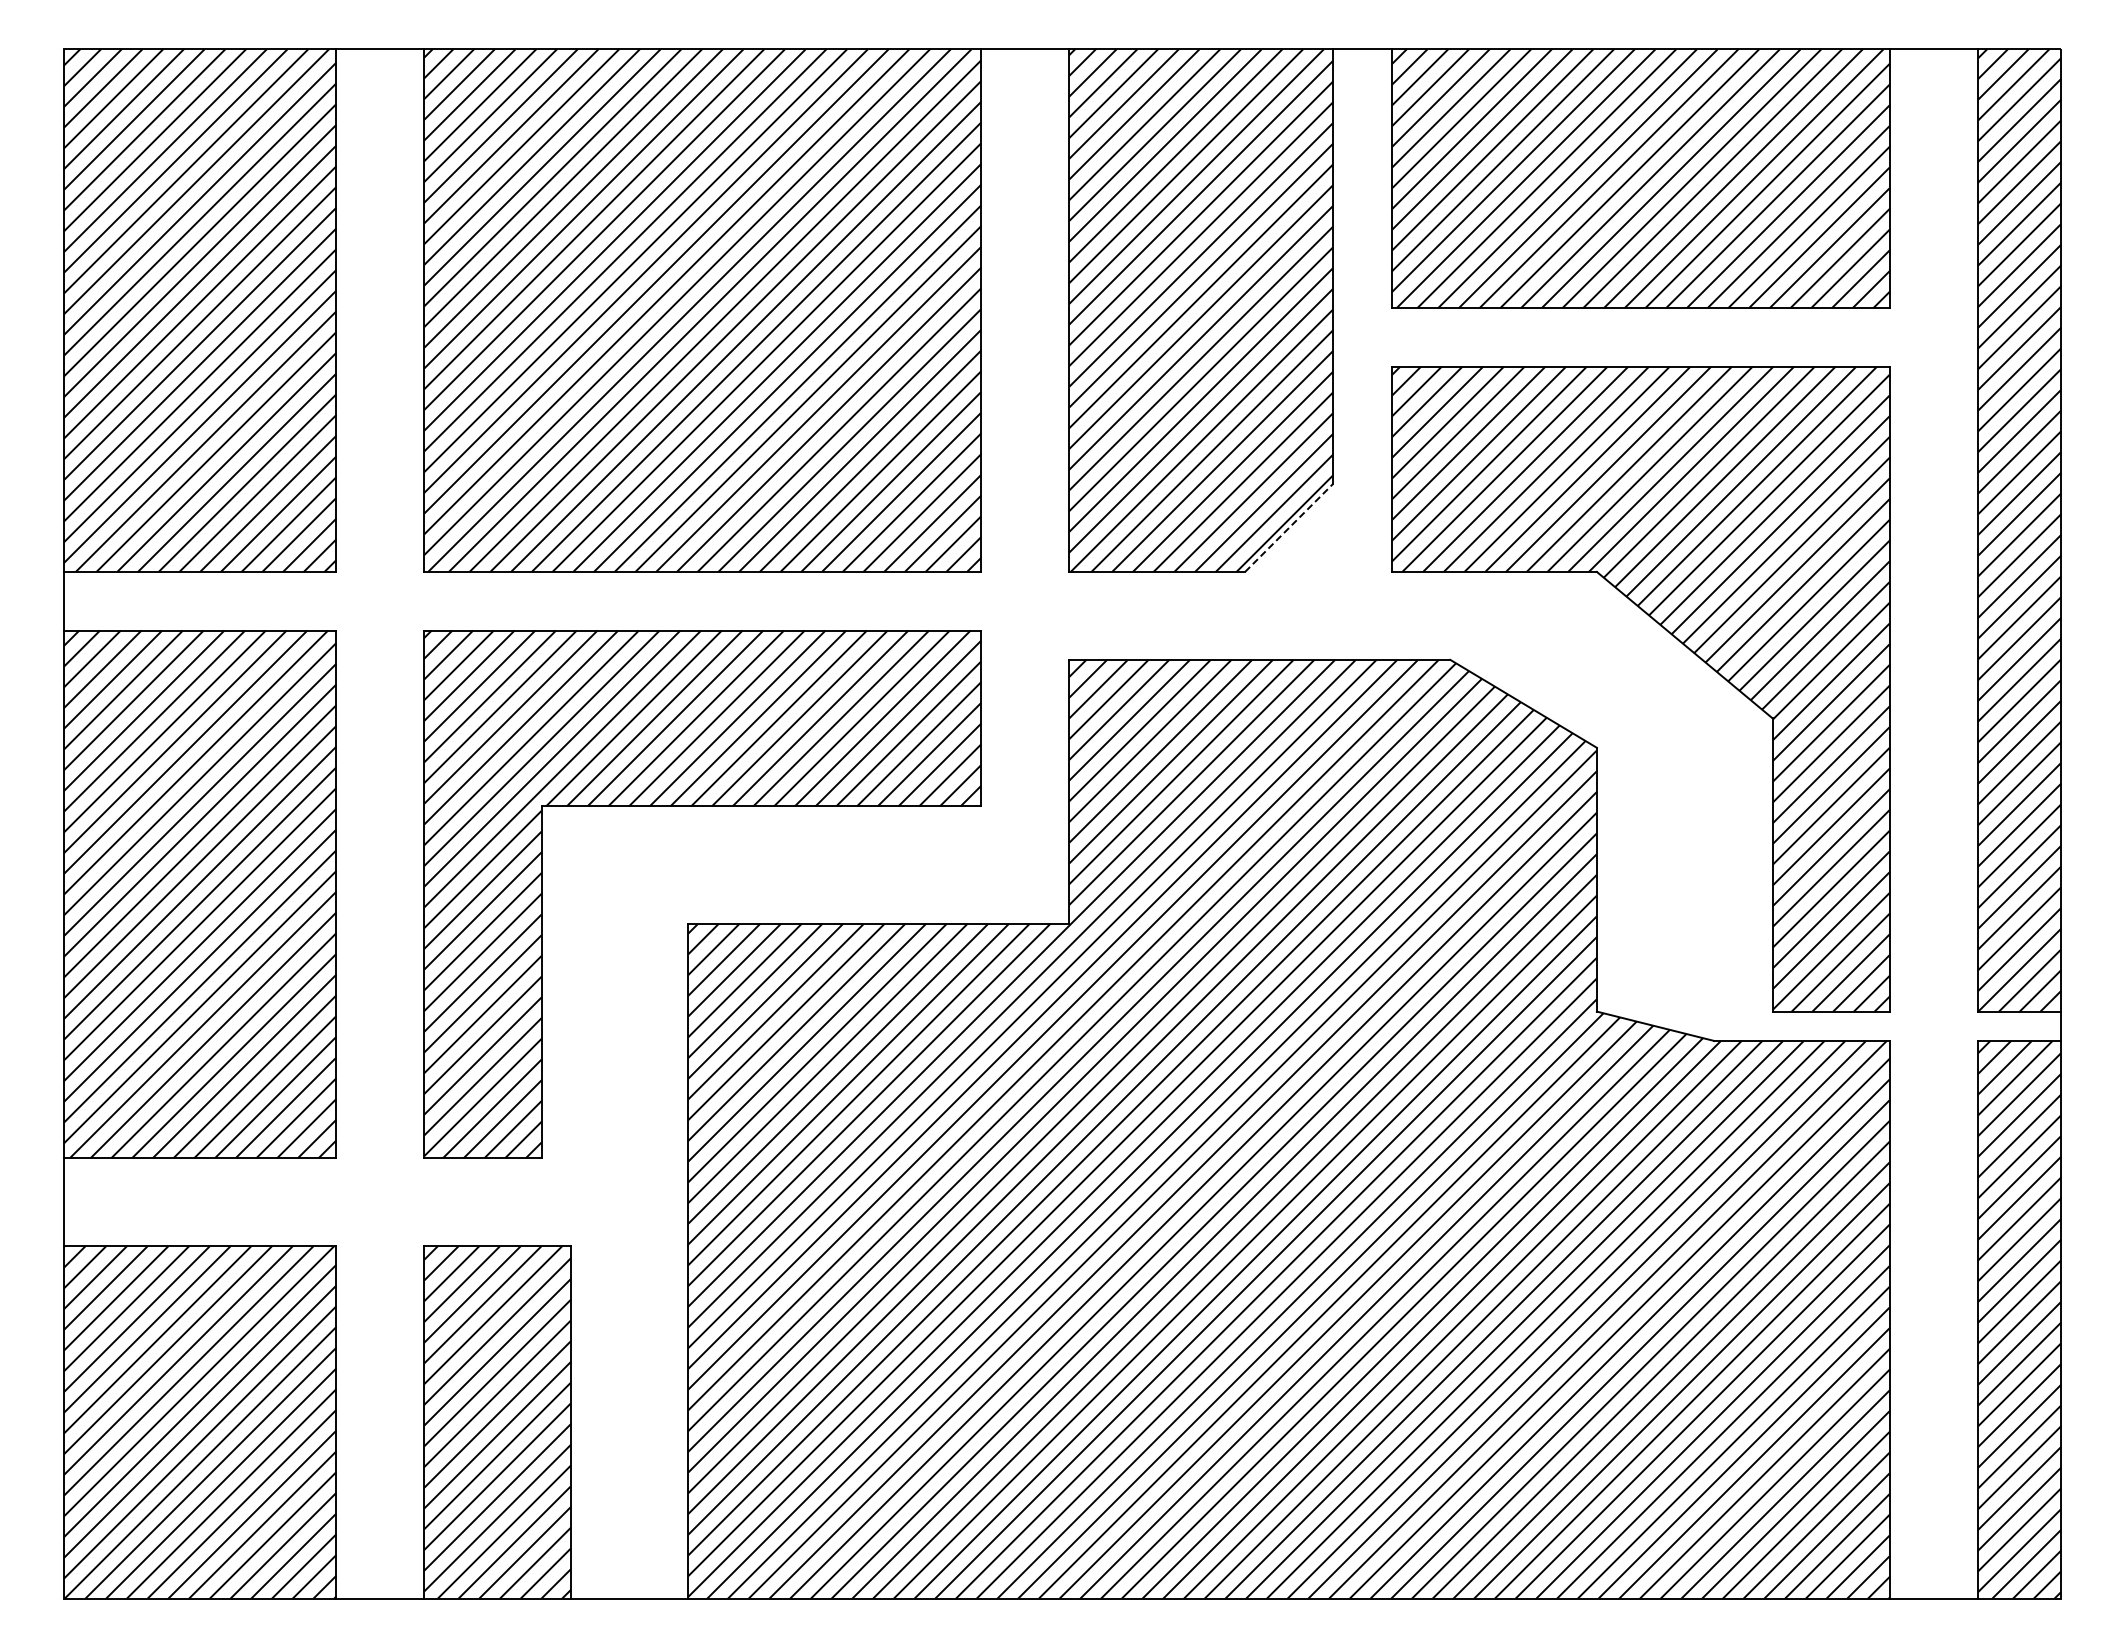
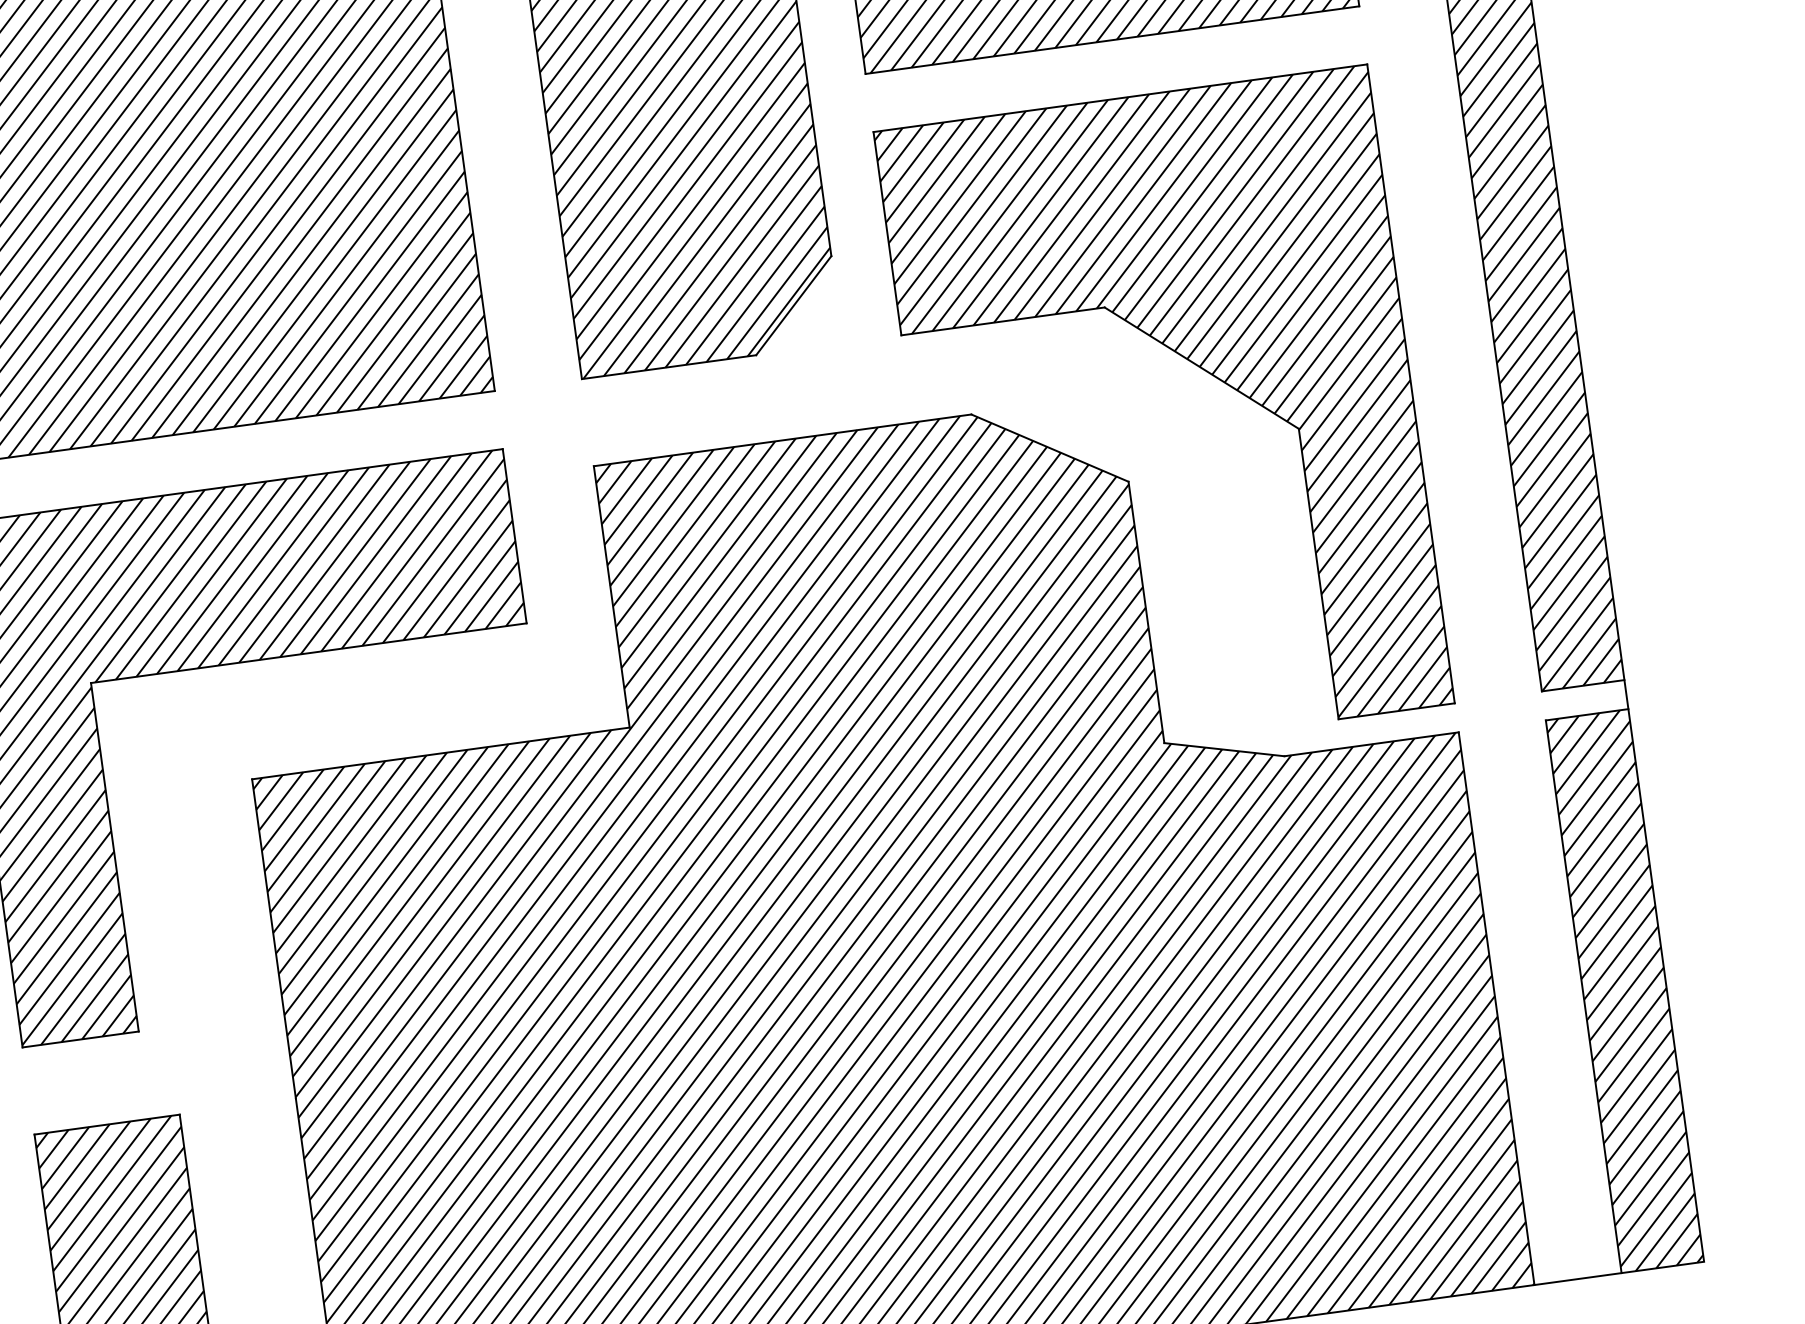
line: (1289, 527) -> (794, 305), dashed -> solid

